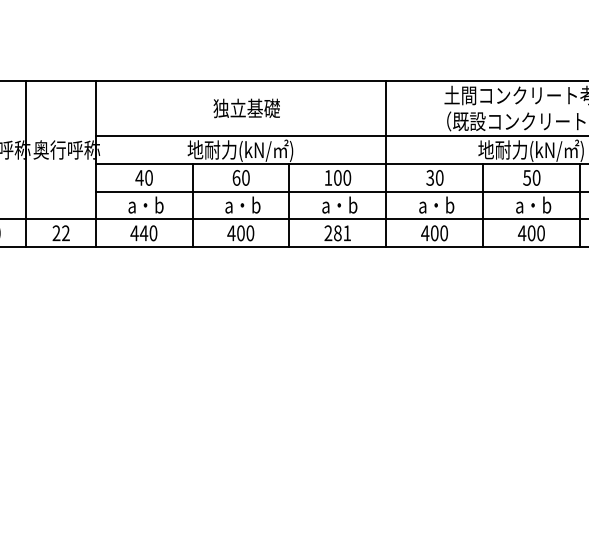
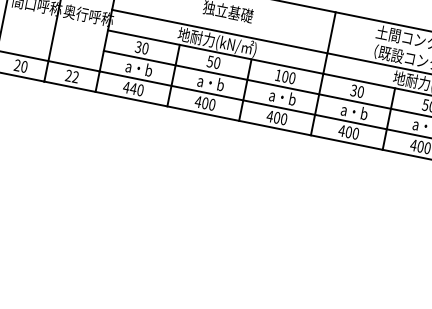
text: (139, 177) -> (138, 46), 40 -> 30
text: (236, 177) -> (210, 61), 60 -> 50
text: (337, 233) -> (276, 117), 281 -> 400

